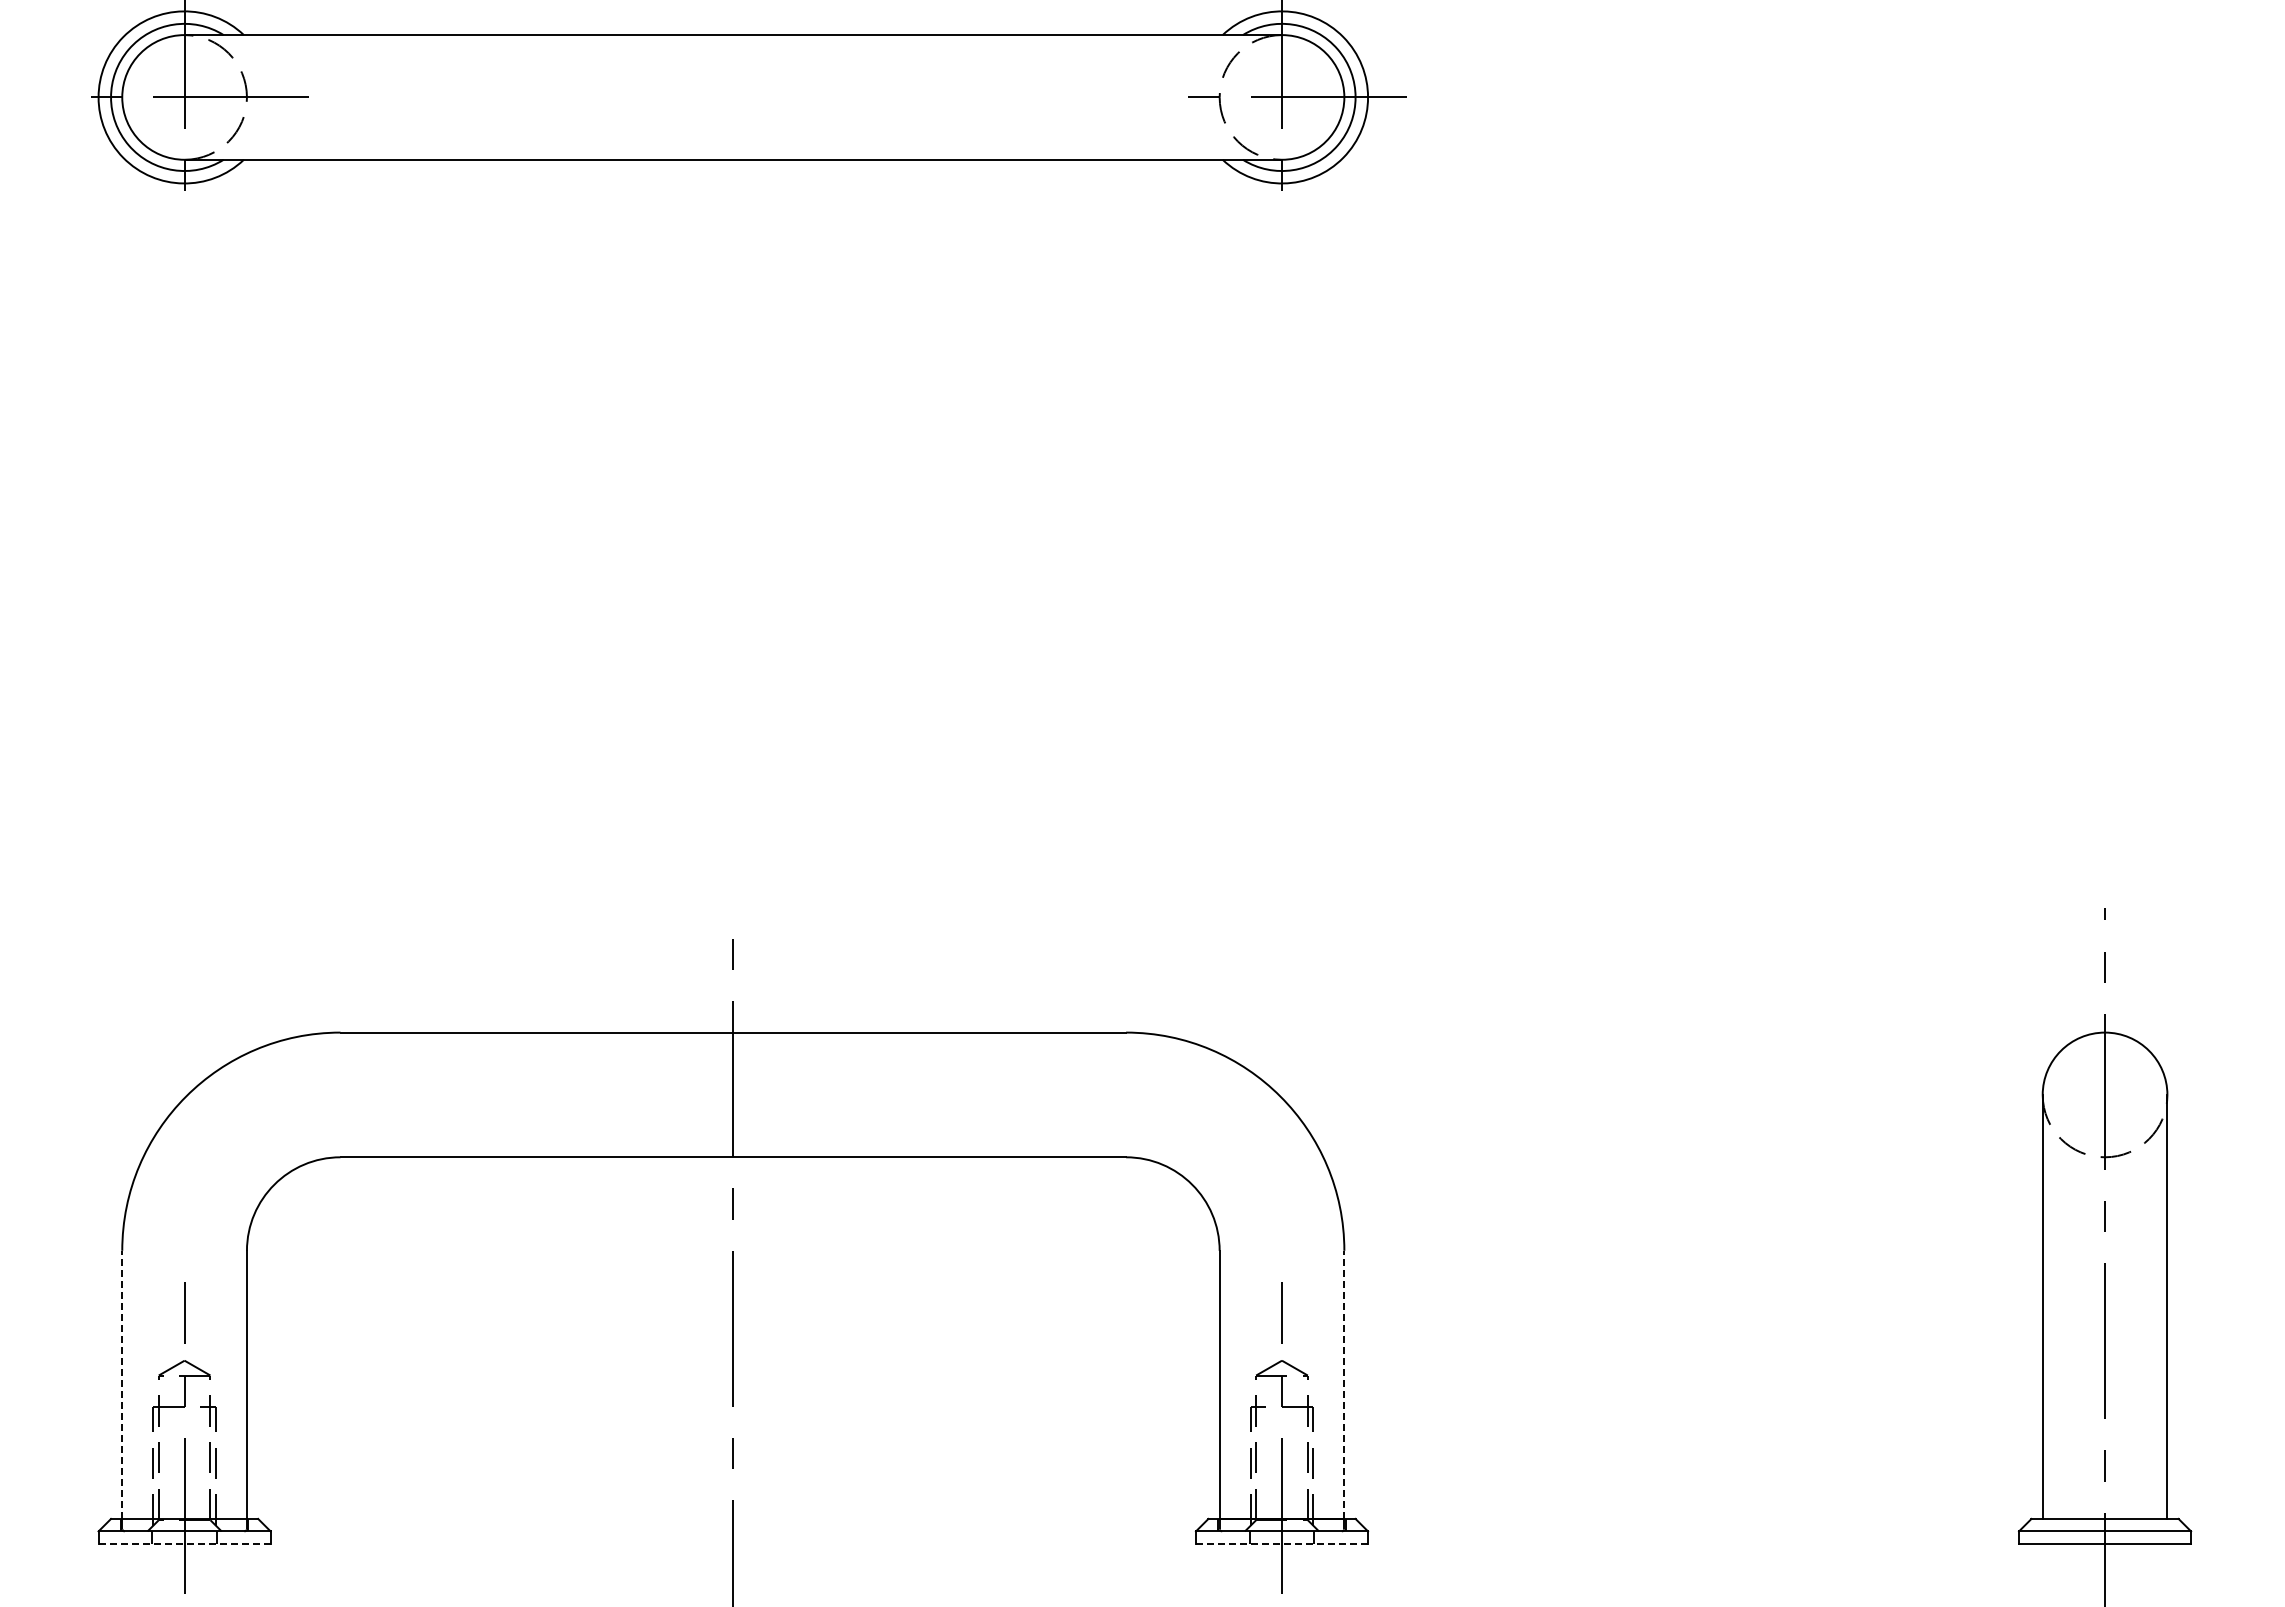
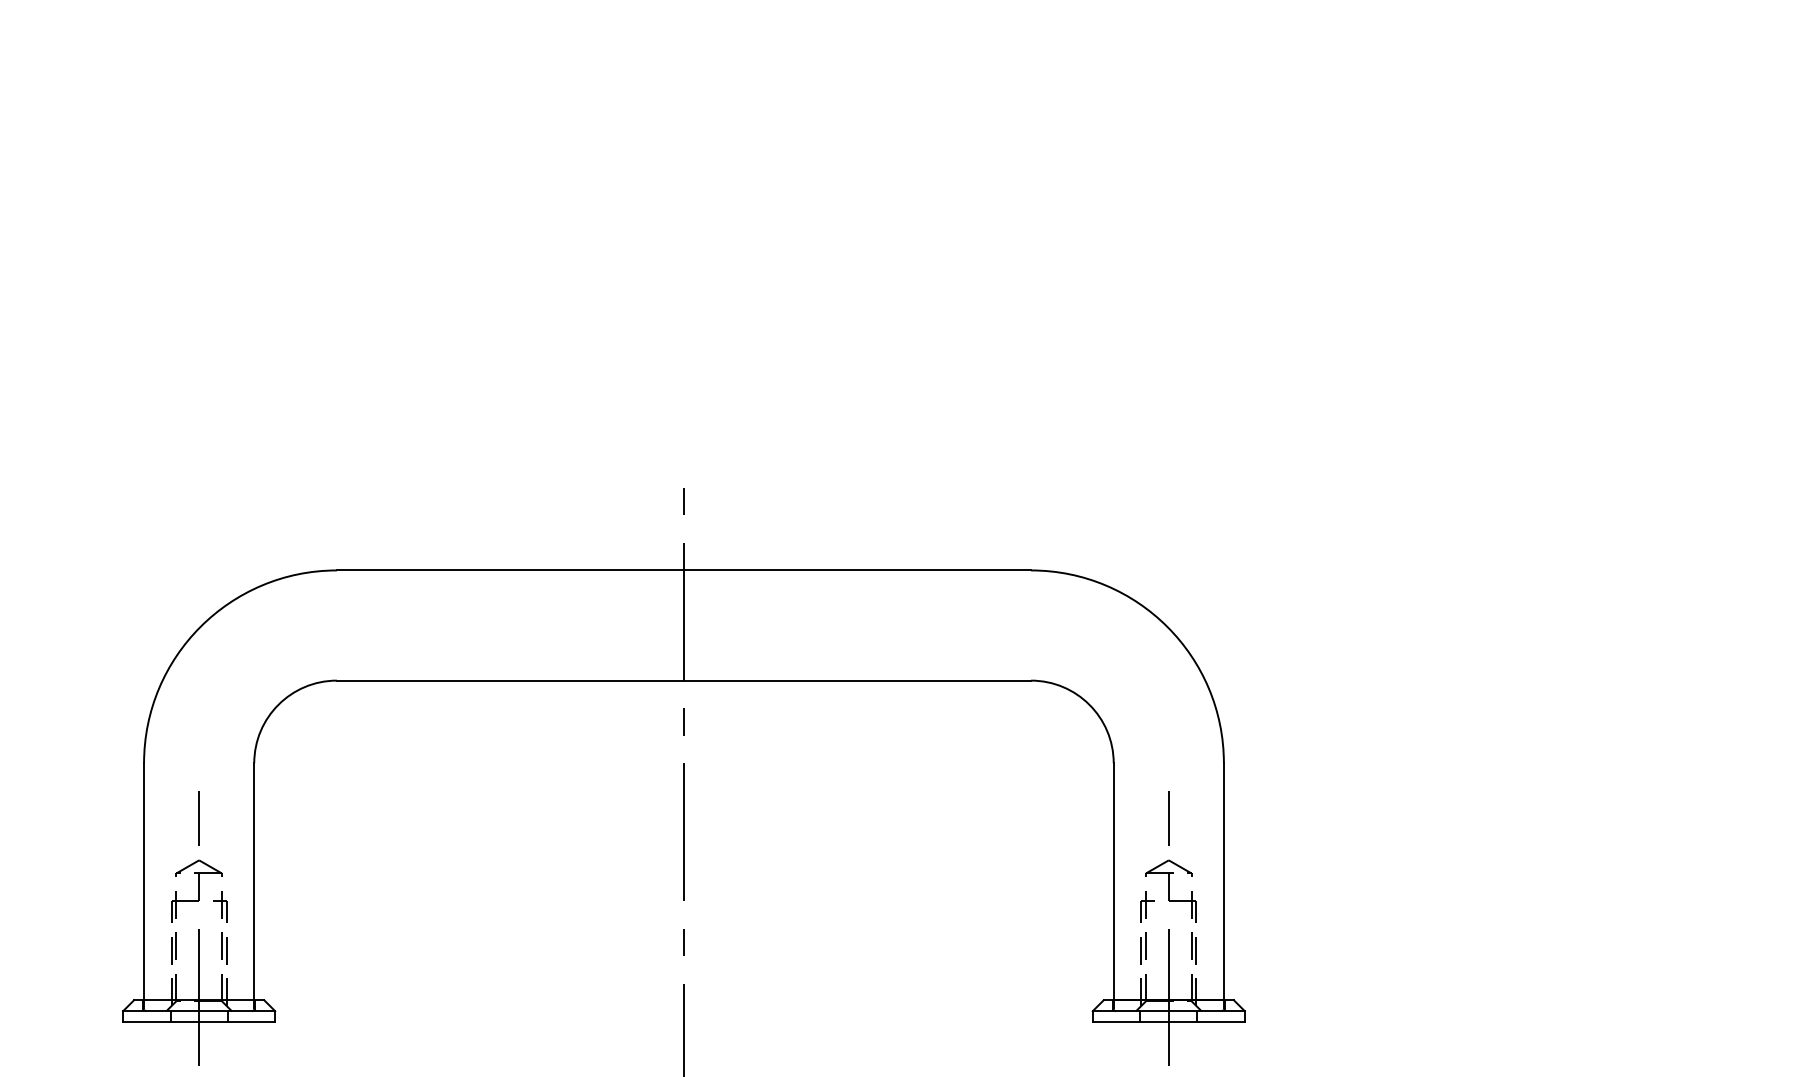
line: (122, 1384) -> (144, 881), dashed -> solid
line: (1344, 1384) -> (1224, 881), dashed -> solid
line: (184, 1543) -> (199, 1021), dashed -> solid
line: (1281, 1543) -> (1168, 1021), dashed -> solid

